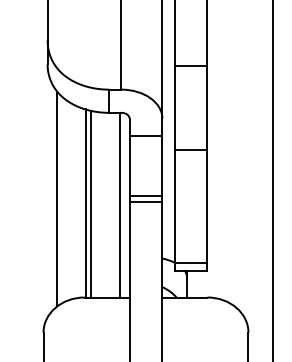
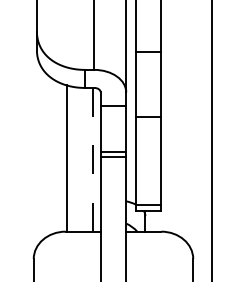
line: (57, 198) -> (44, 154), removed
line: (90, 203) -> (70, 158), removed
line: (119, 205) -> (92, 160), solid -> dashed

